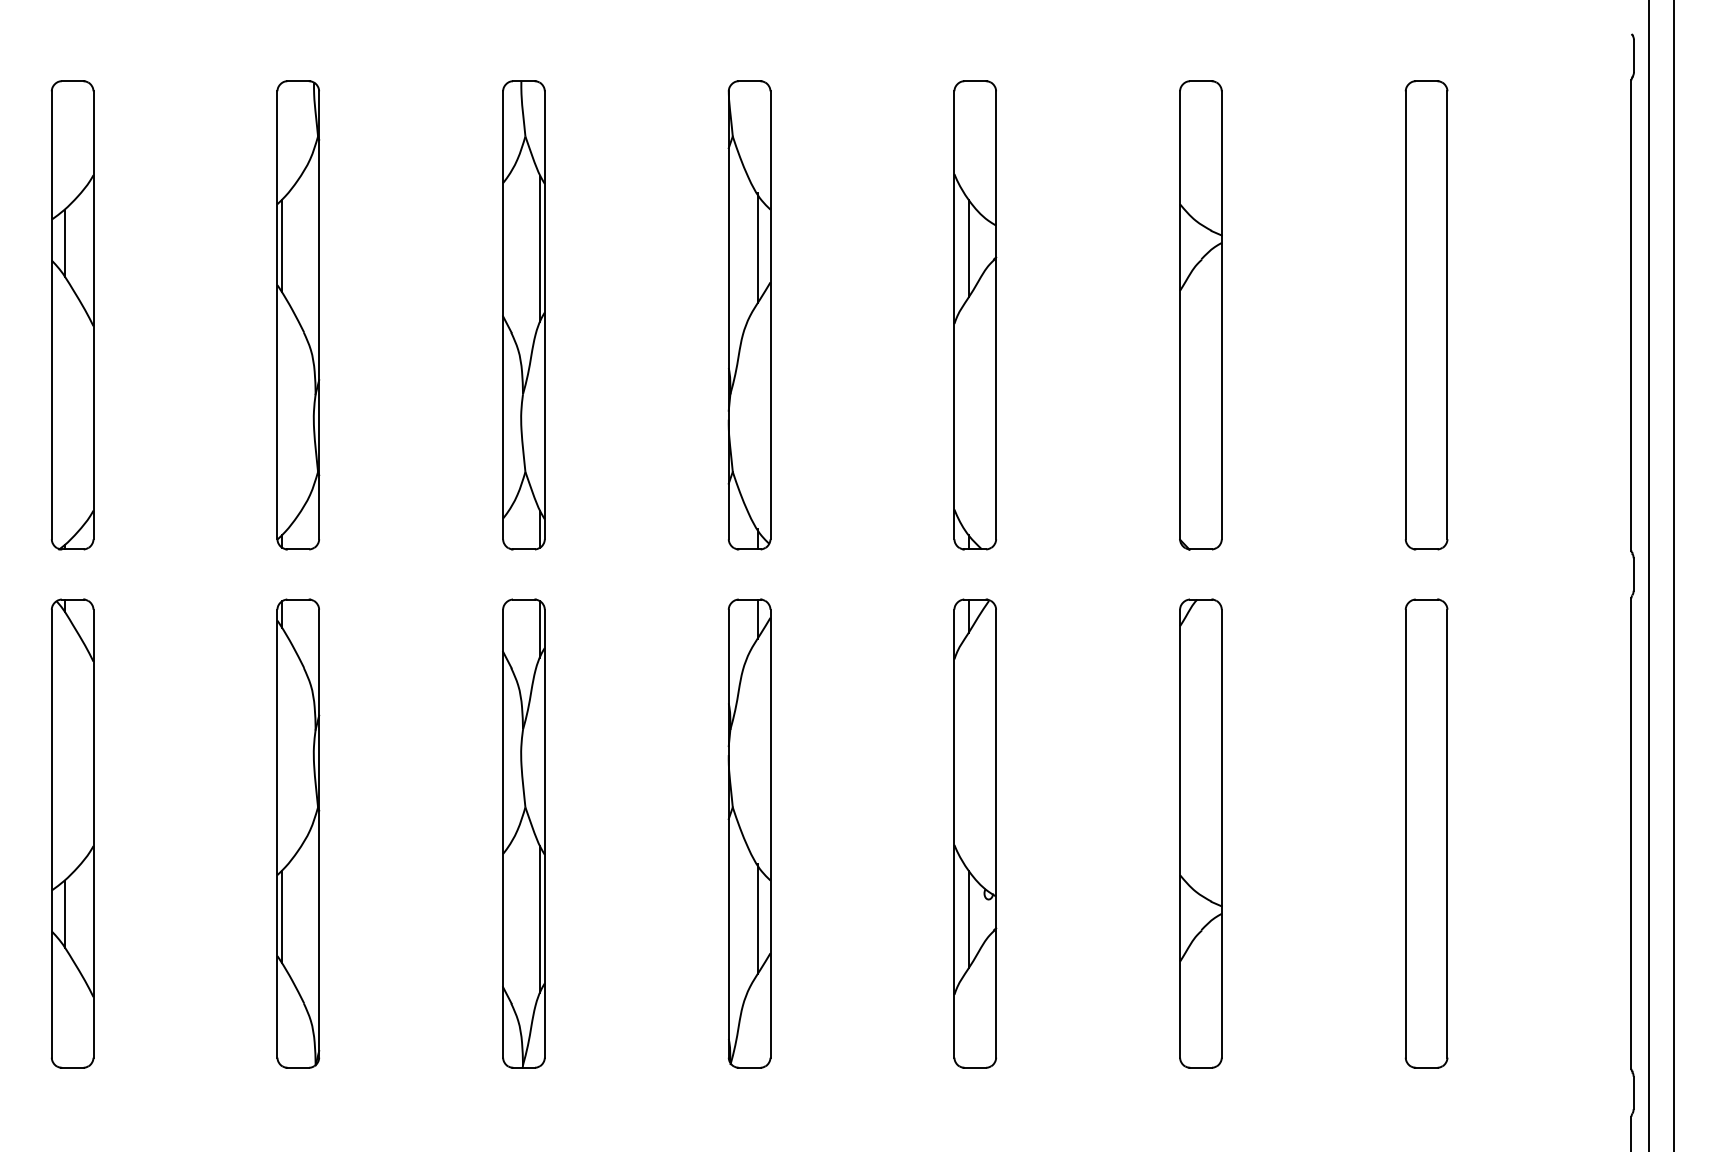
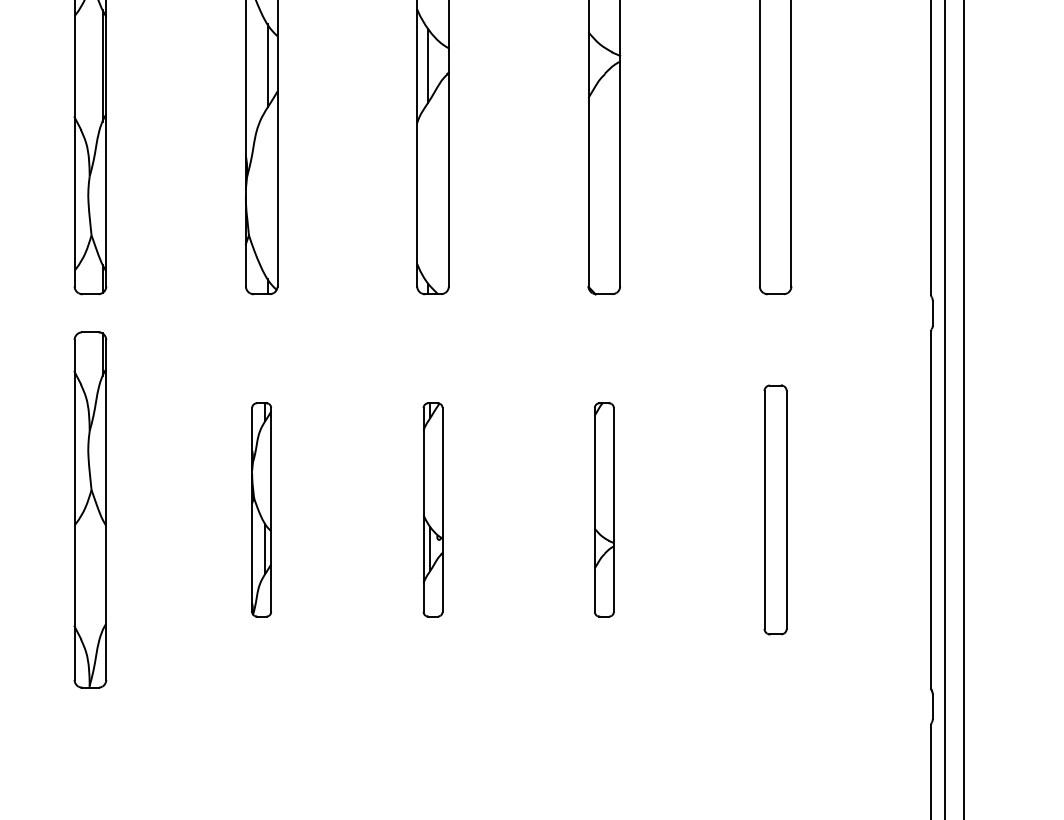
part: (749, 833) -> (261, 509), size x0.6
part: (975, 833) -> (433, 509), size x0.6
part: (1200, 833) -> (604, 509), size x0.6
part: (1426, 833) -> (775, 509), size x0.7
line: (540, 919) -> (102, 575), removed

